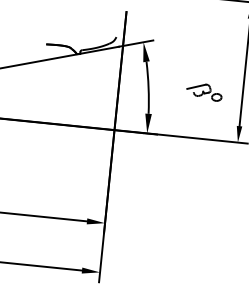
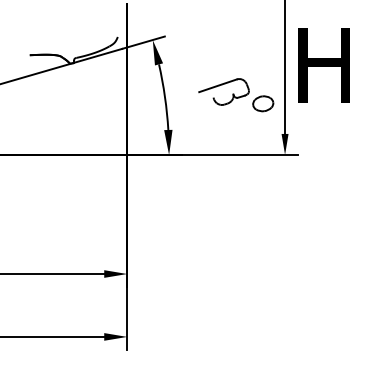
part: (204, 92) -> (236, 95), size x1.67

